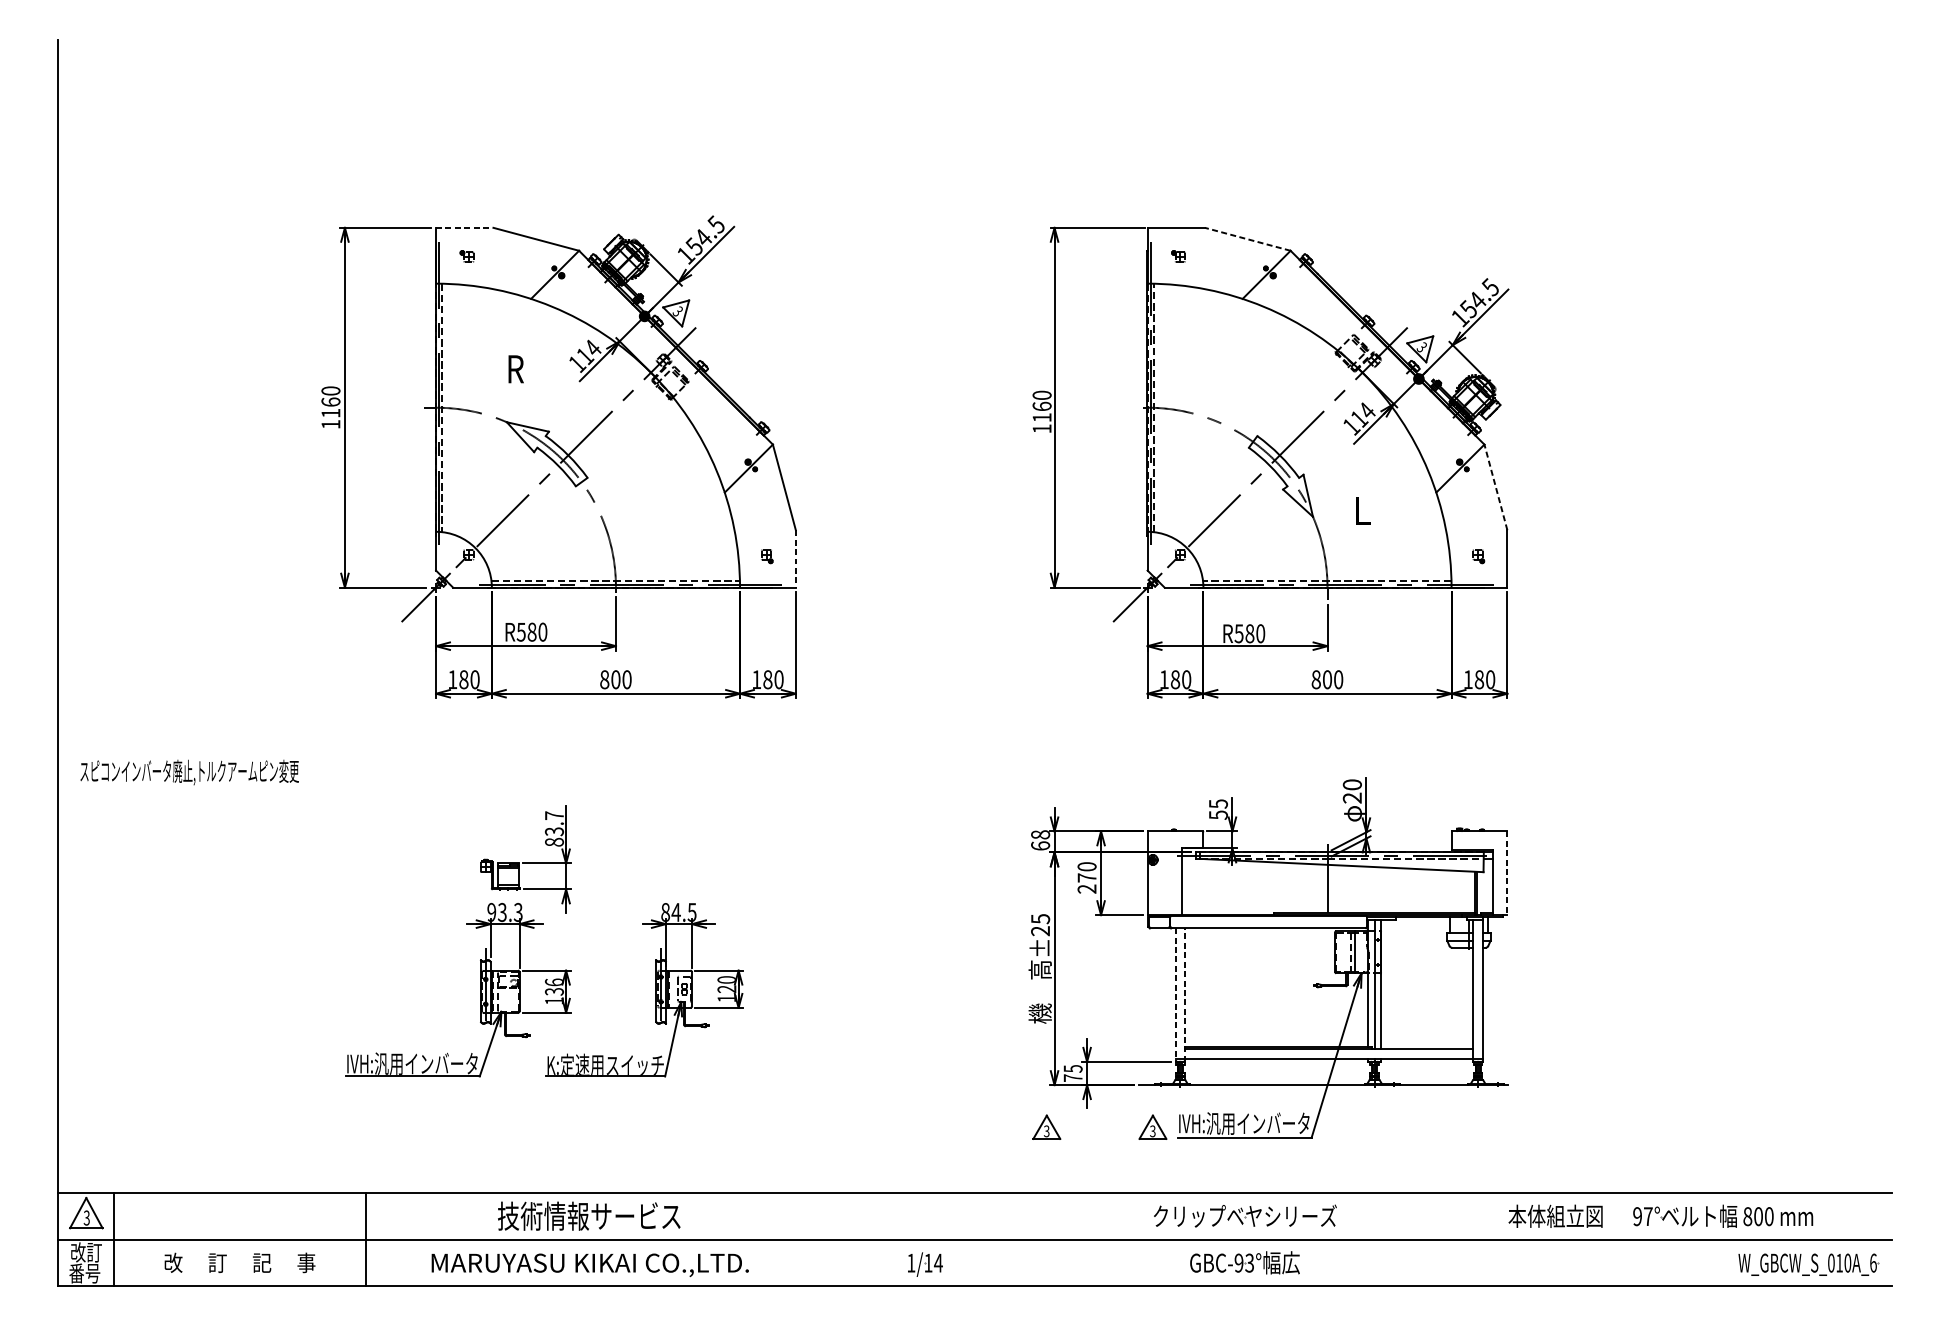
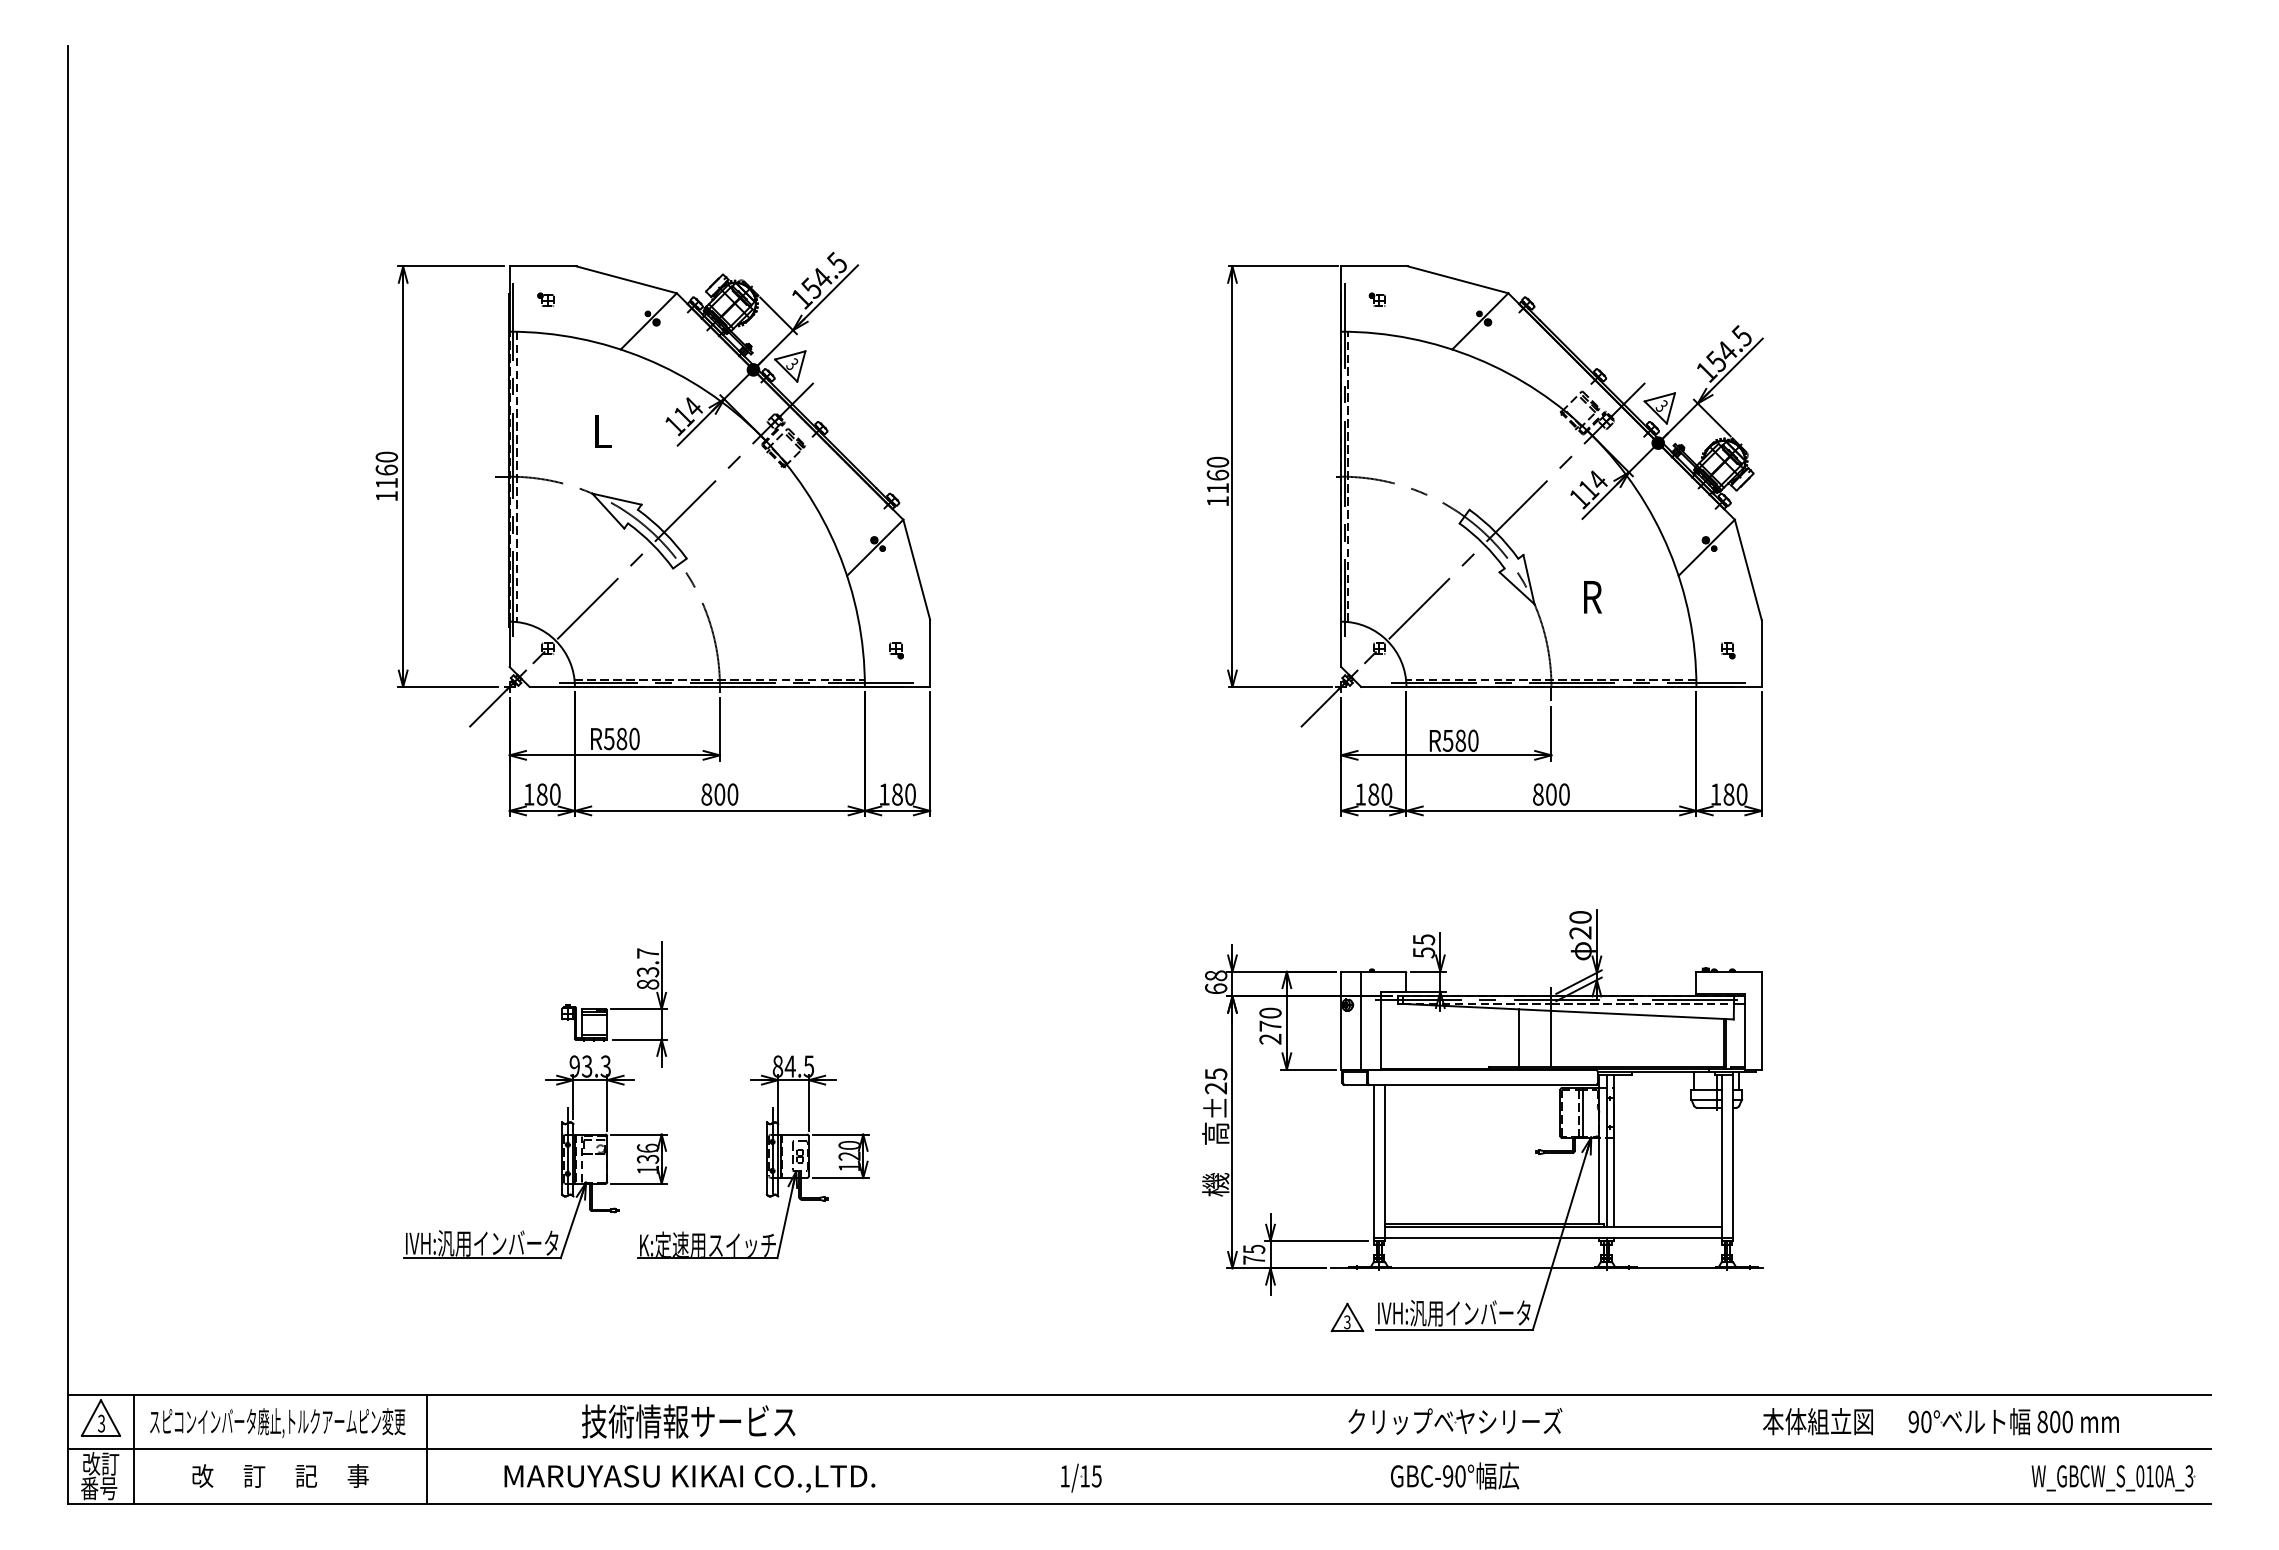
line: (465, 227) -> (543, 266), dashed -> solid
line: (1247, 239) -> (1458, 279), dashed -> solid
text: (516, 369) -> (603, 431), R -> L
line: (1496, 487) -> (1748, 569), dashed -> solid
text: (1362, 511) -> (1592, 597), L -> R
line: (796, 559) -> (930, 653), dashed -> solid
text: (189, 772) -> (277, 1423), moved
line: (1164, 873) -> (1361, 1020), added
line: (1507, 873) -> (1761, 1020), dashed -> solid
line: (1300, 888) -> (1519, 1038), added
line: (1185, 994) -> (1385, 1162), dashed -> solid
line: (1175, 995) -> (1373, 1163), dashed -> solid
part: (1046, 1127) -> (1223, 1317), removed
text: (1648, 1216) -> (1926, 1421), 97° -> 90°
text: (938, 1263) -> (1096, 1476), 1/14 -> 1/15
text: (1249, 1263) -> (1460, 1476), GBC-93° -> GBC-90°
text: (1873, 1263) -> (2189, 1476), W_GBCW_S_010A_6 -> W_GBCW_S_010A_3

